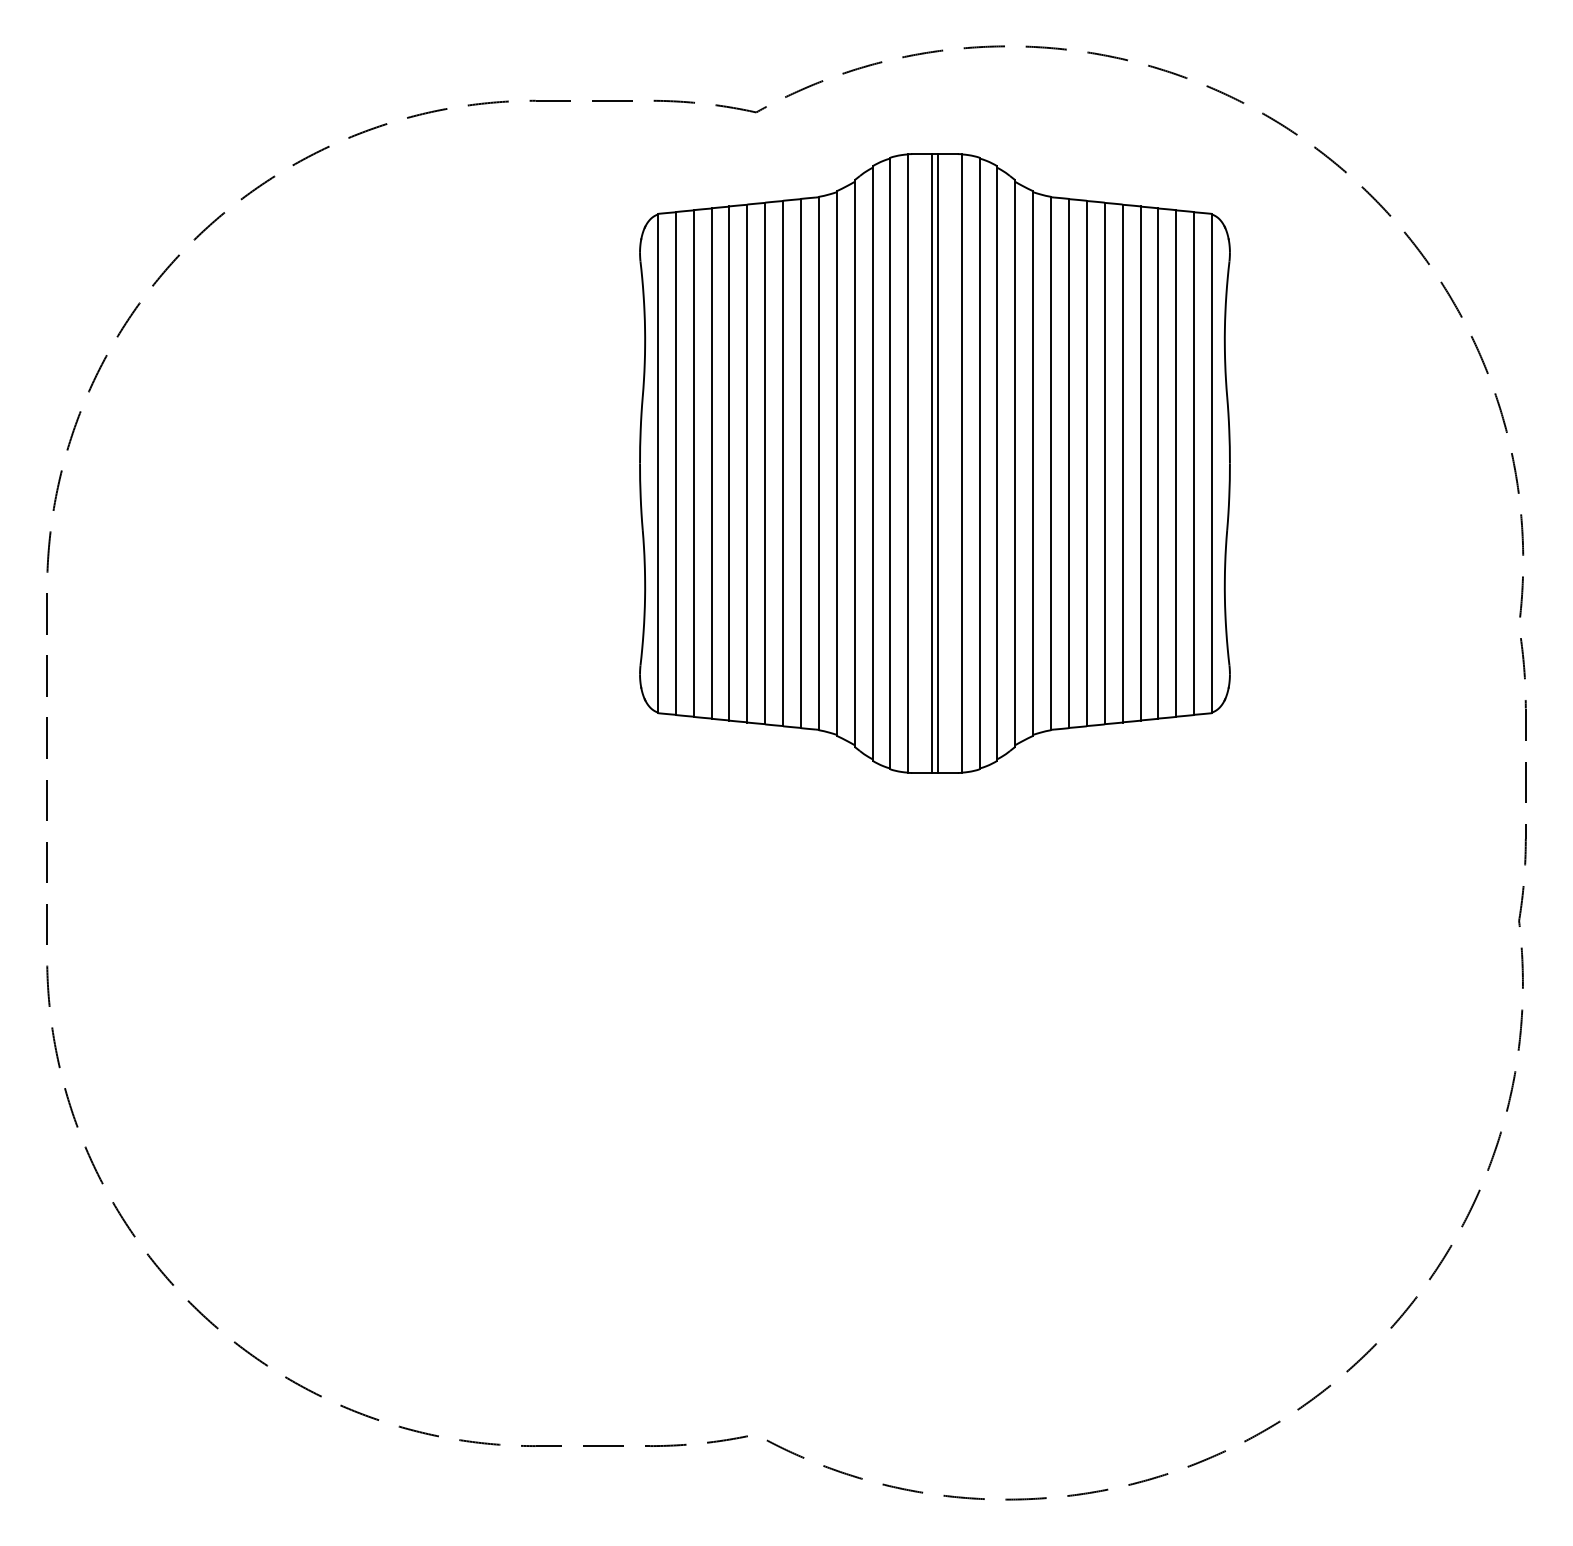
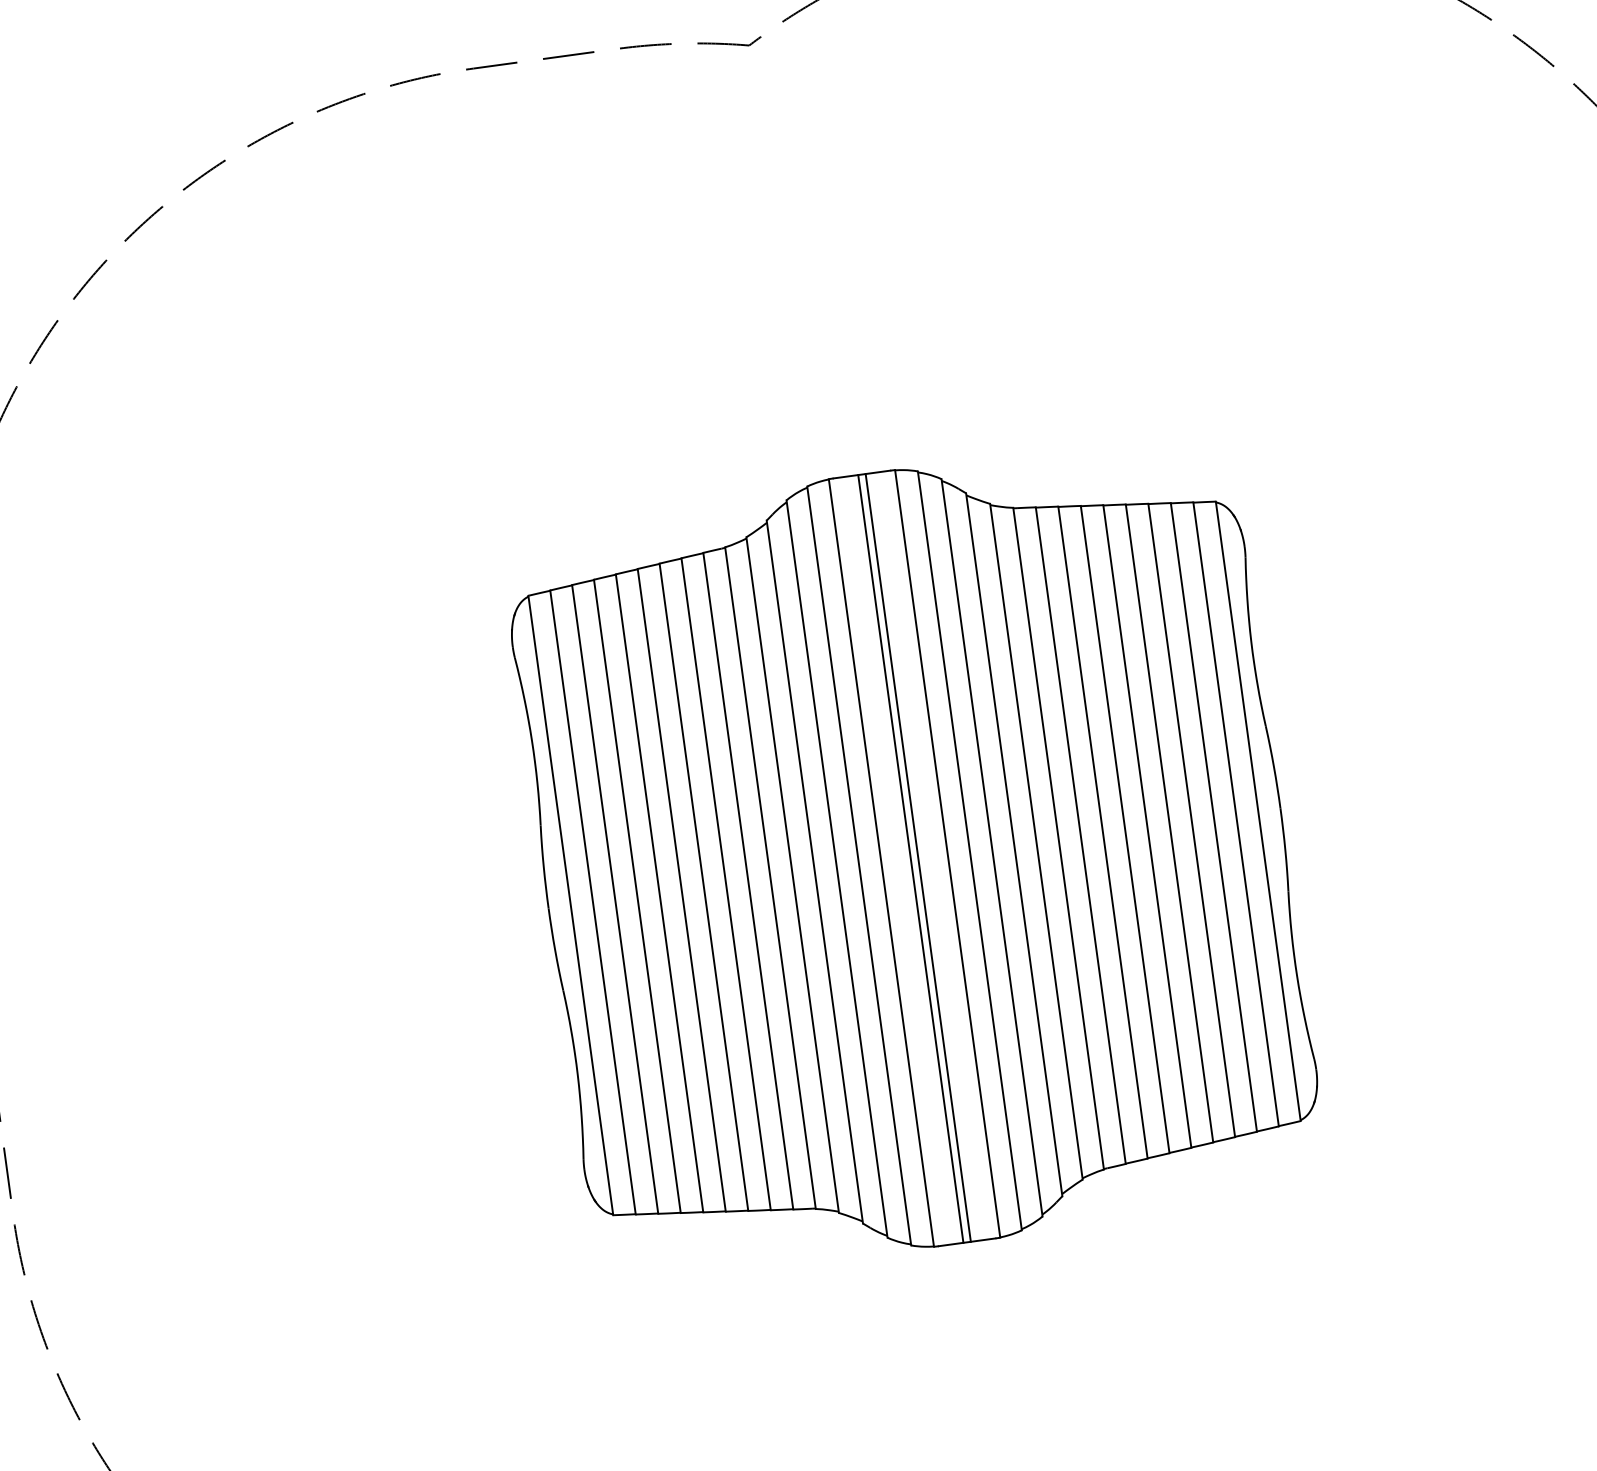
part: (934, 463) -> (913, 858), moved

